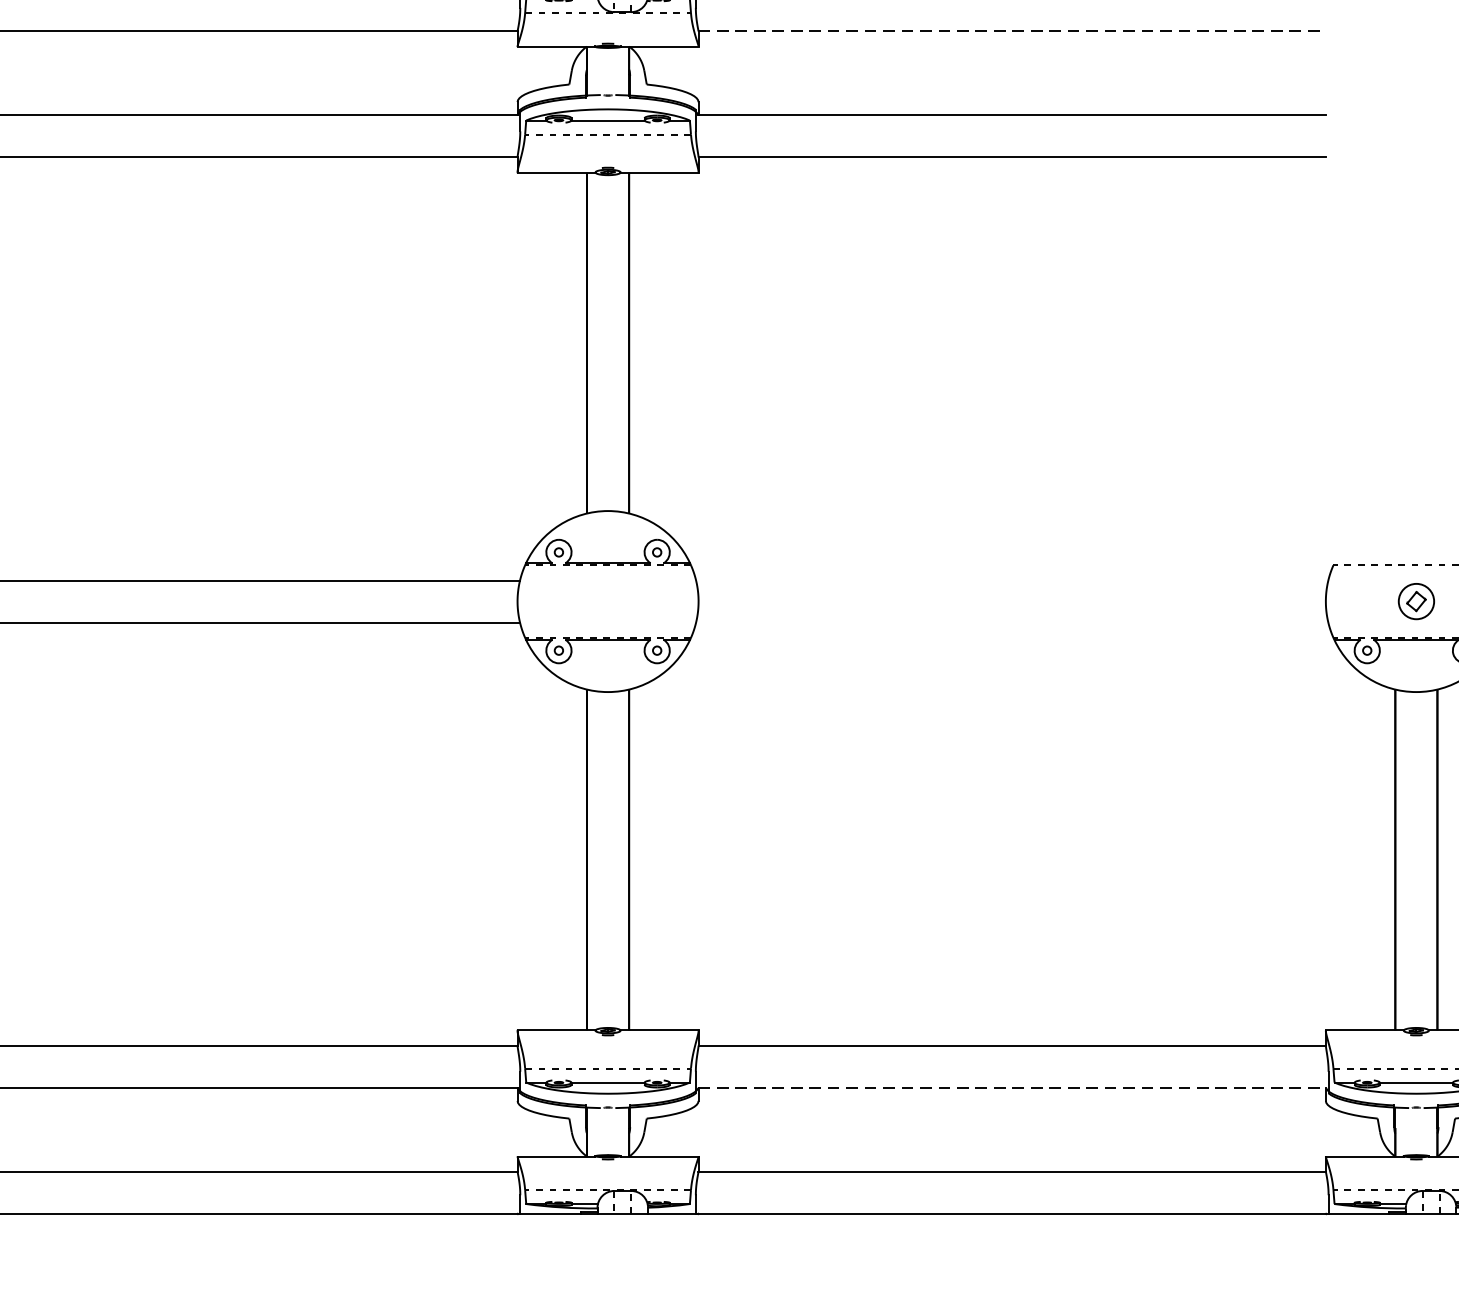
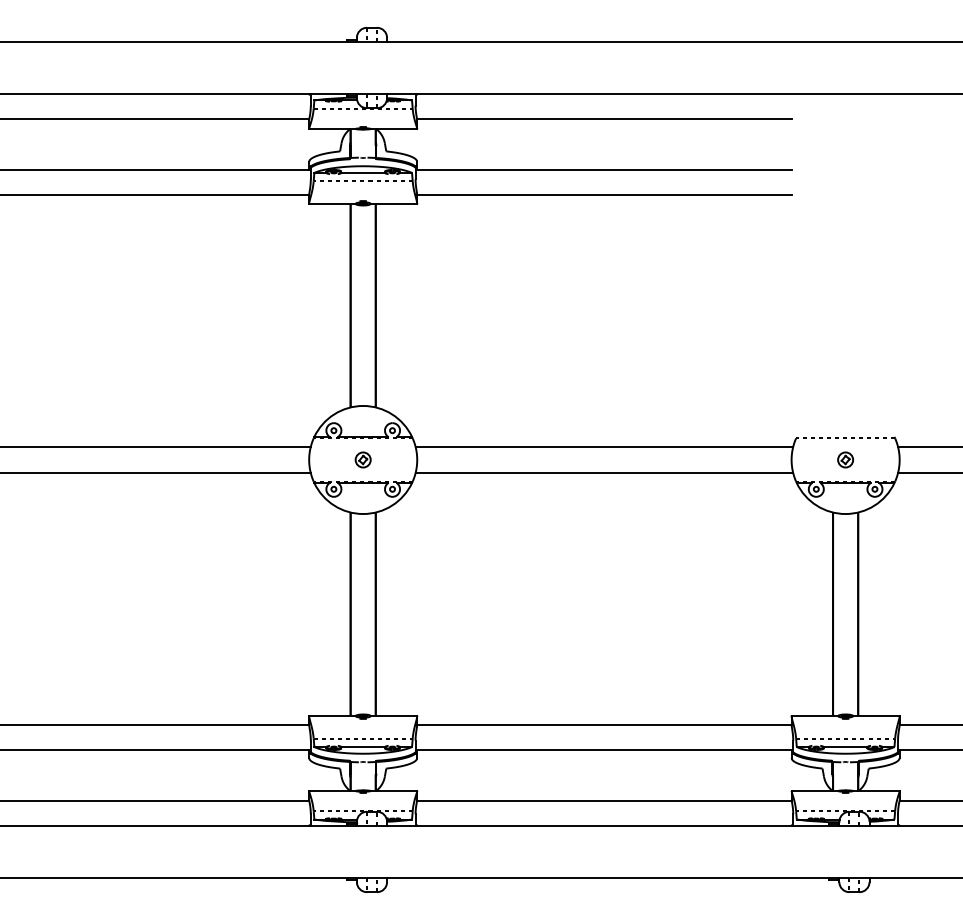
line: (1012, 31) -> (604, 119), dashed -> solid
line: (1012, 580) -> (604, 447), added
part: (606, 600) -> (362, 459), added
part: (1416, 600) -> (845, 459), size x0.71
line: (1012, 622) -> (604, 472), added
line: (1012, 1088) -> (604, 750), dashed -> solid

